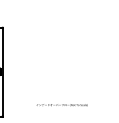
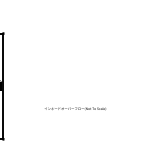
text: (61, 105) -> (74, 109), moved

